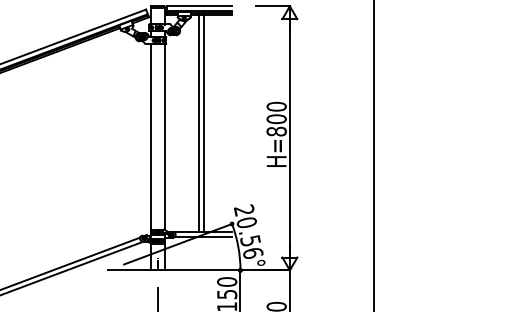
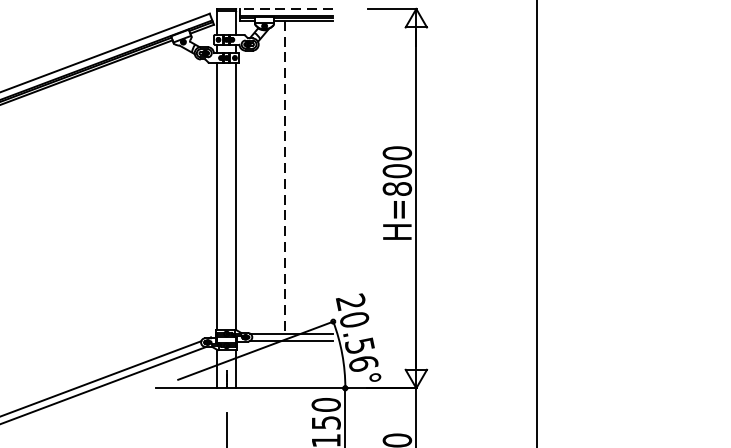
line: (198, 6) -> (285, 9), solid -> dashed
line: (198, 123) -> (285, 177), solid -> dashed
line: (204, 123) -> (293, 177), removed

